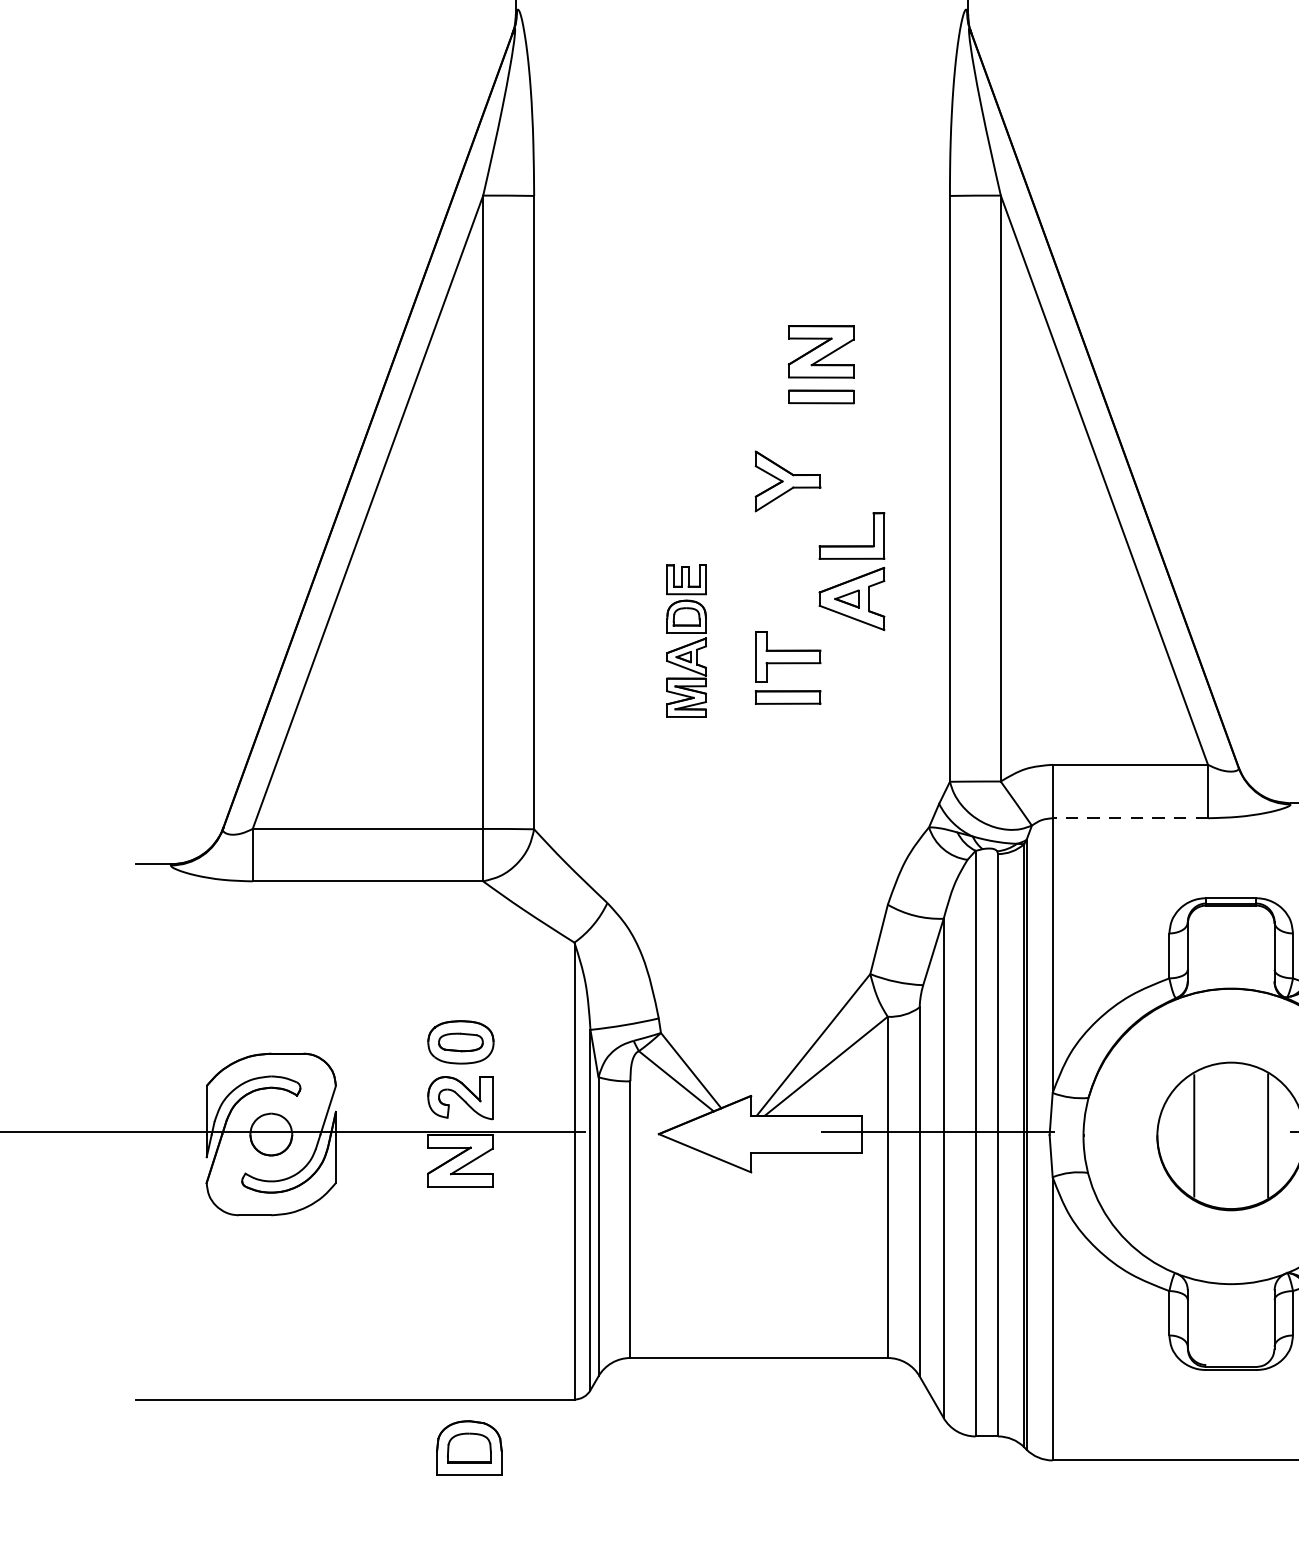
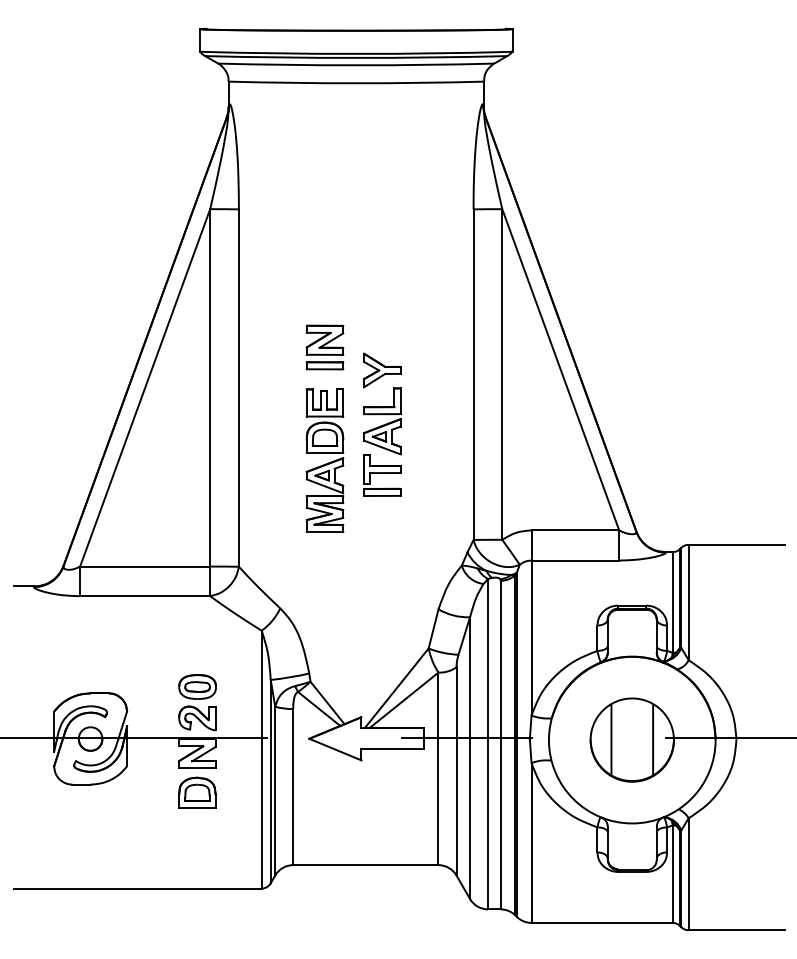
part: (820, 364) -> (324, 347), moved
part: (852, 571) -> (382, 421), moved
part: (685, 640) -> (324, 460), size x1.67
line: (1130, 818) -> (575, 560), dashed -> solid
part: (469, 1447) -> (197, 792), moved

